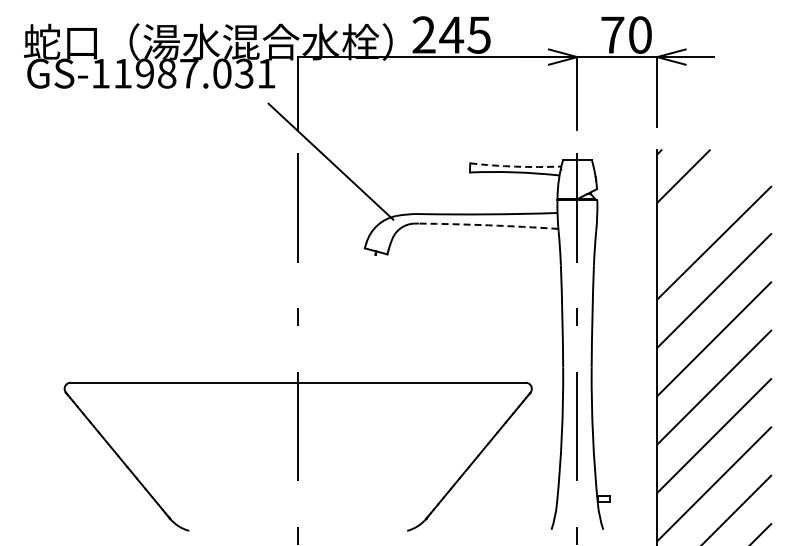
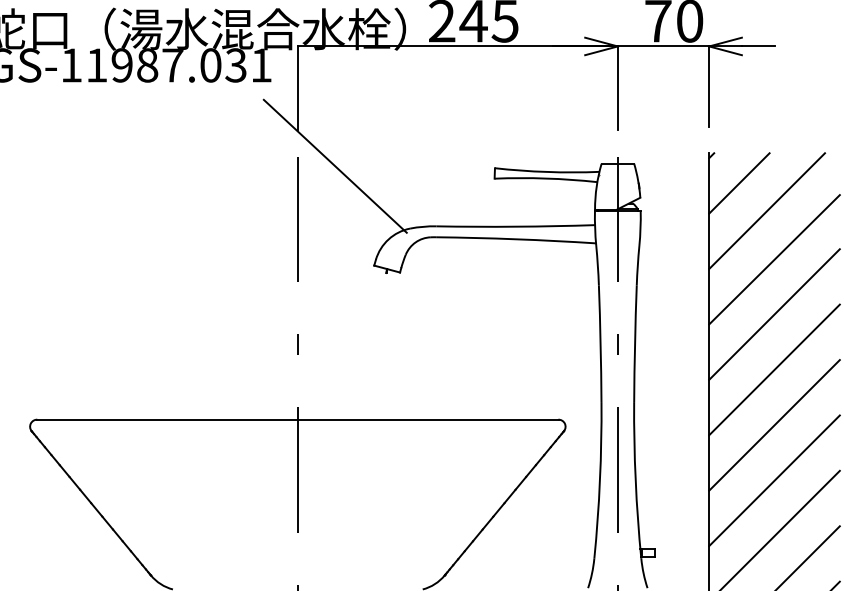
arc: (515, 166) -> (546, 171), dashed -> solid
line: (707, 200) -> (766, 210), added
arc: (488, 225) -> (515, 239), dashed -> solid

